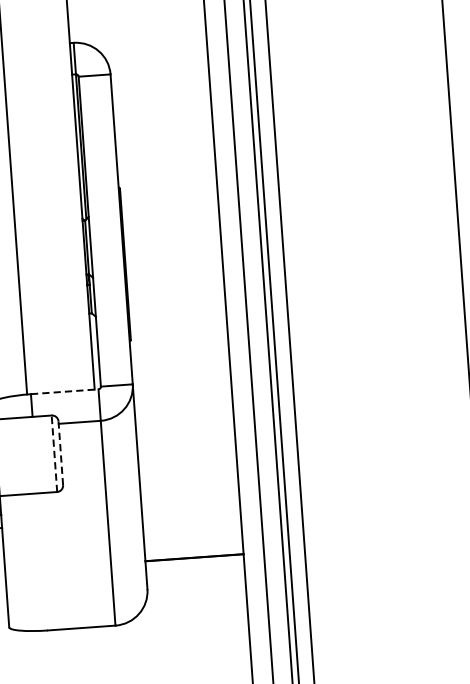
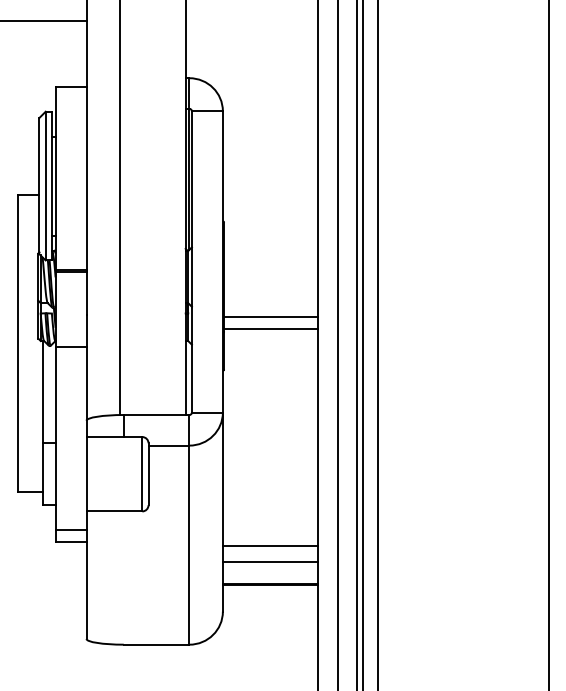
line: (175, 281) -> (271, 316), added
line: (176, 294) -> (271, 328), added
line: (64, 392) -> (156, 415), dashed -> solid
line: (54, 452) -> (142, 473), dashed -> solid
line: (60, 453) -> (148, 474), dashed -> solid
line: (191, 518) -> (270, 546), added
line: (192, 535) -> (270, 562), added

